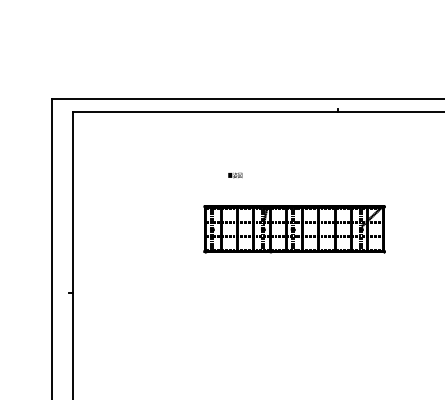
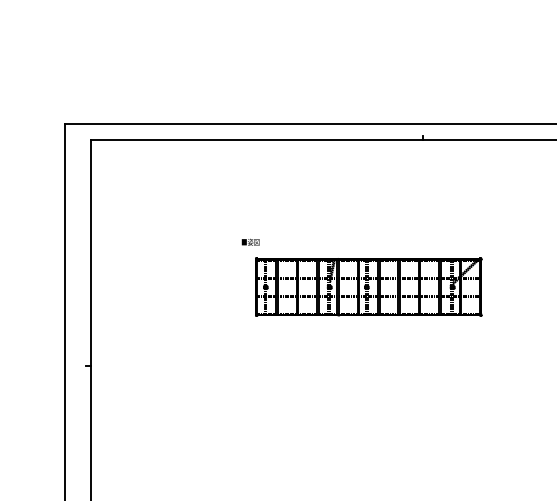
text: (235, 175) -> (250, 242), moved

